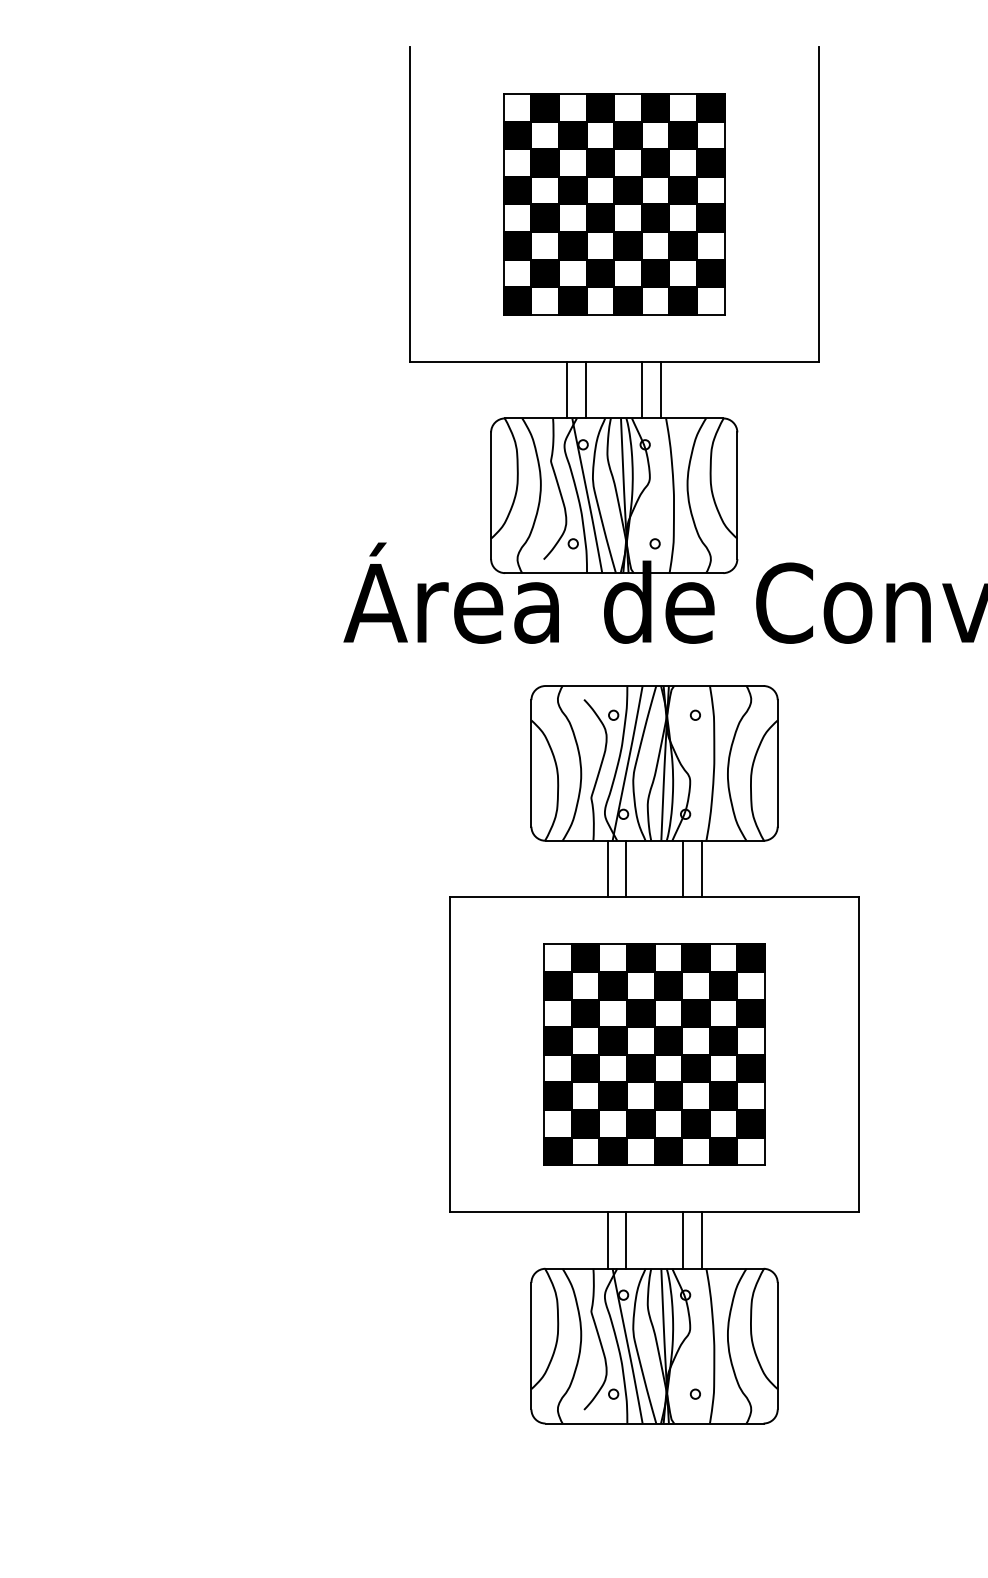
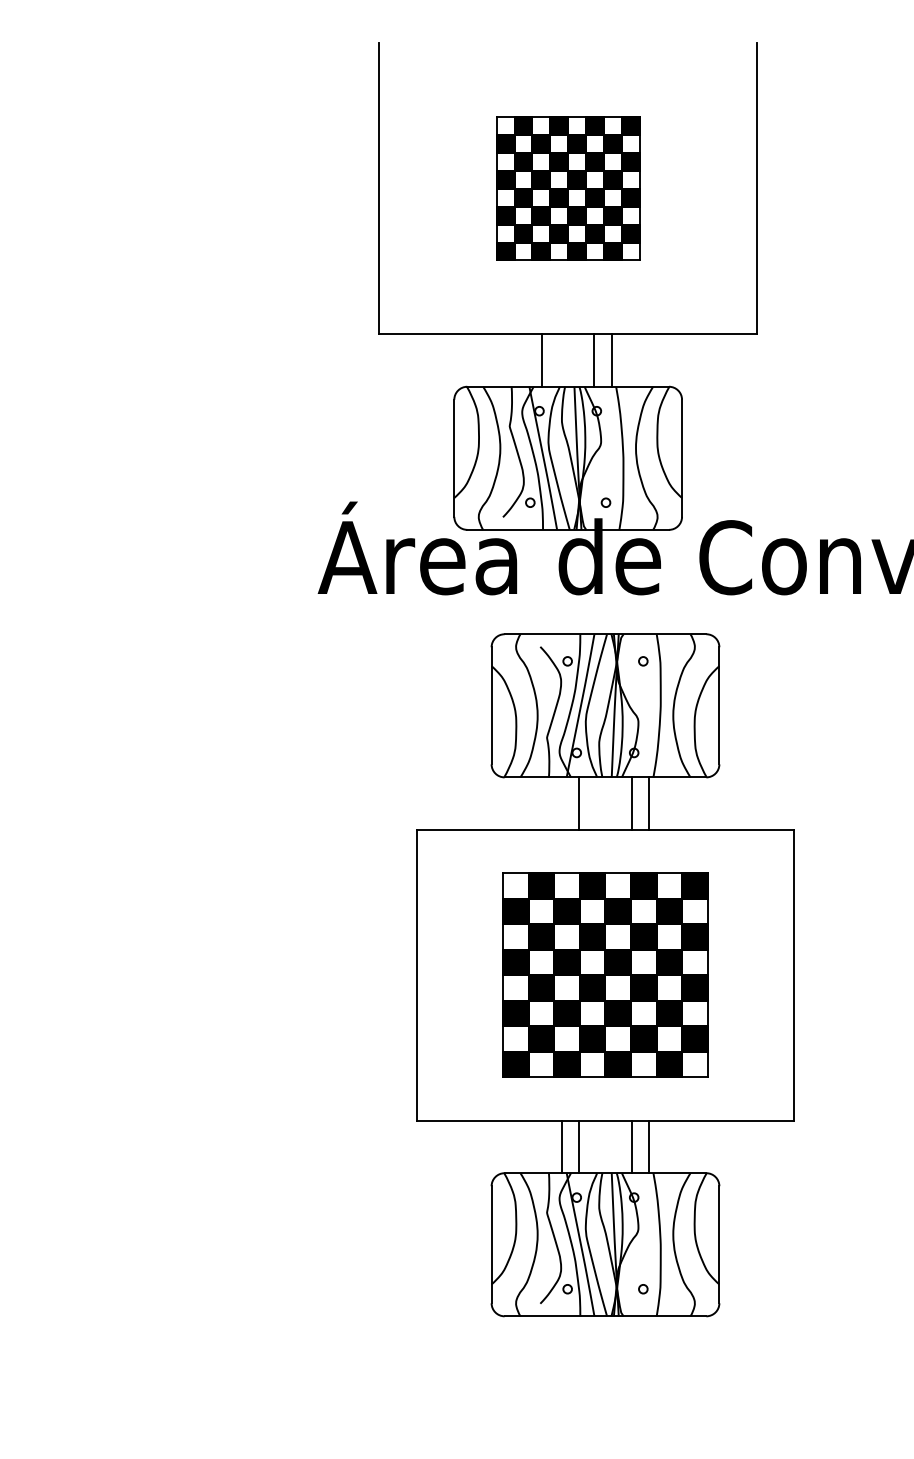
part: (613, 204) -> (567, 188), size x0.7
line: (566, 390) -> (524, 360), removed
line: (608, 869) -> (562, 803), removed

